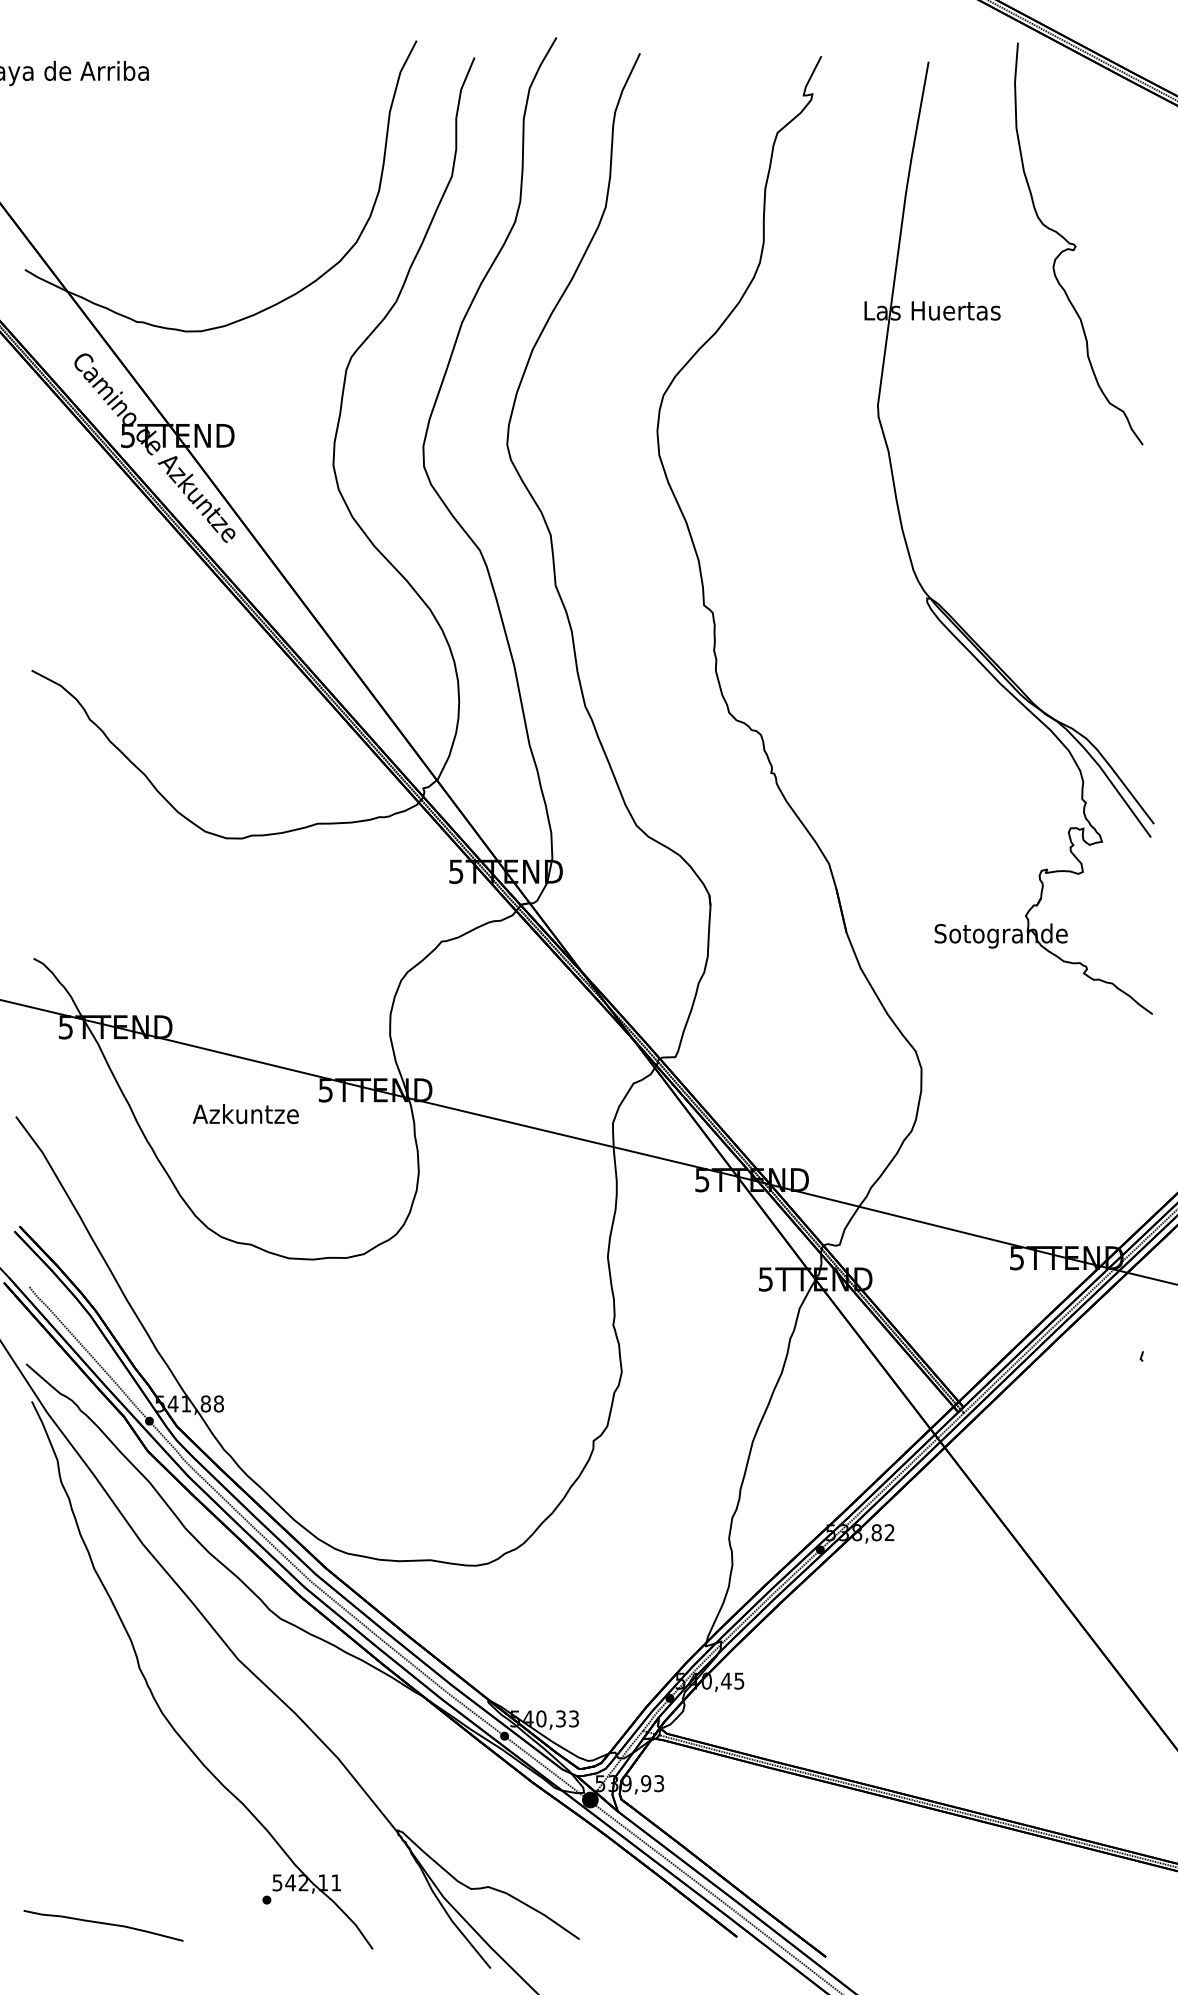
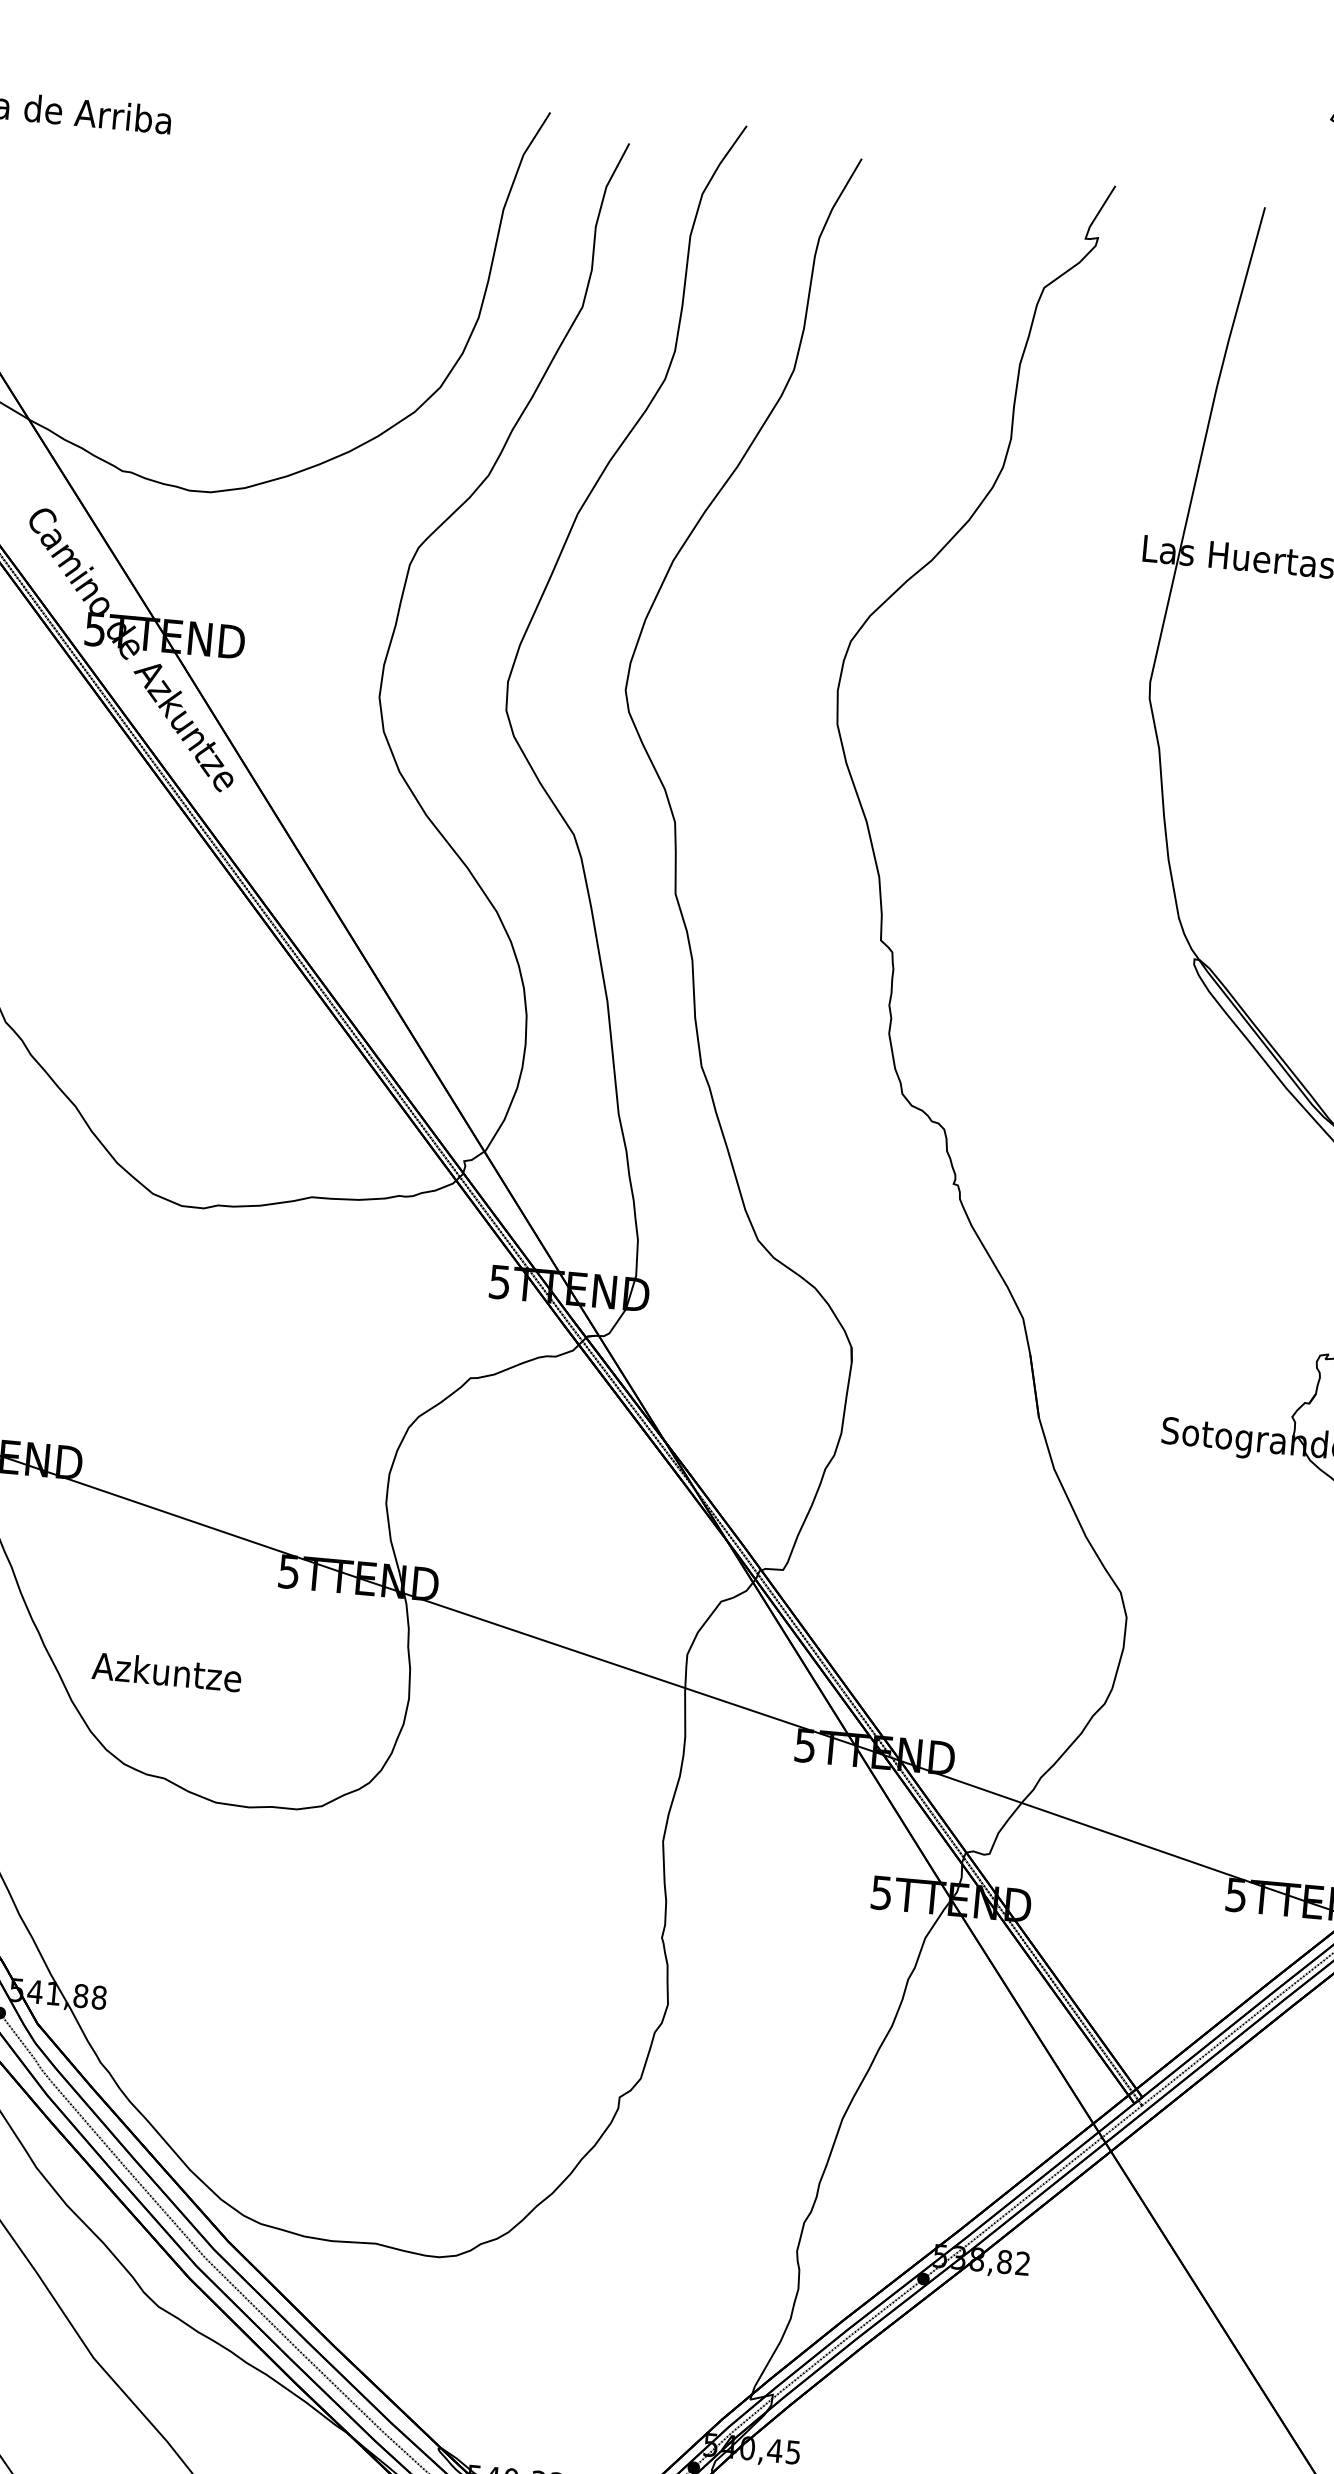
text: (245, 1114) -> (166, 1672), moved

